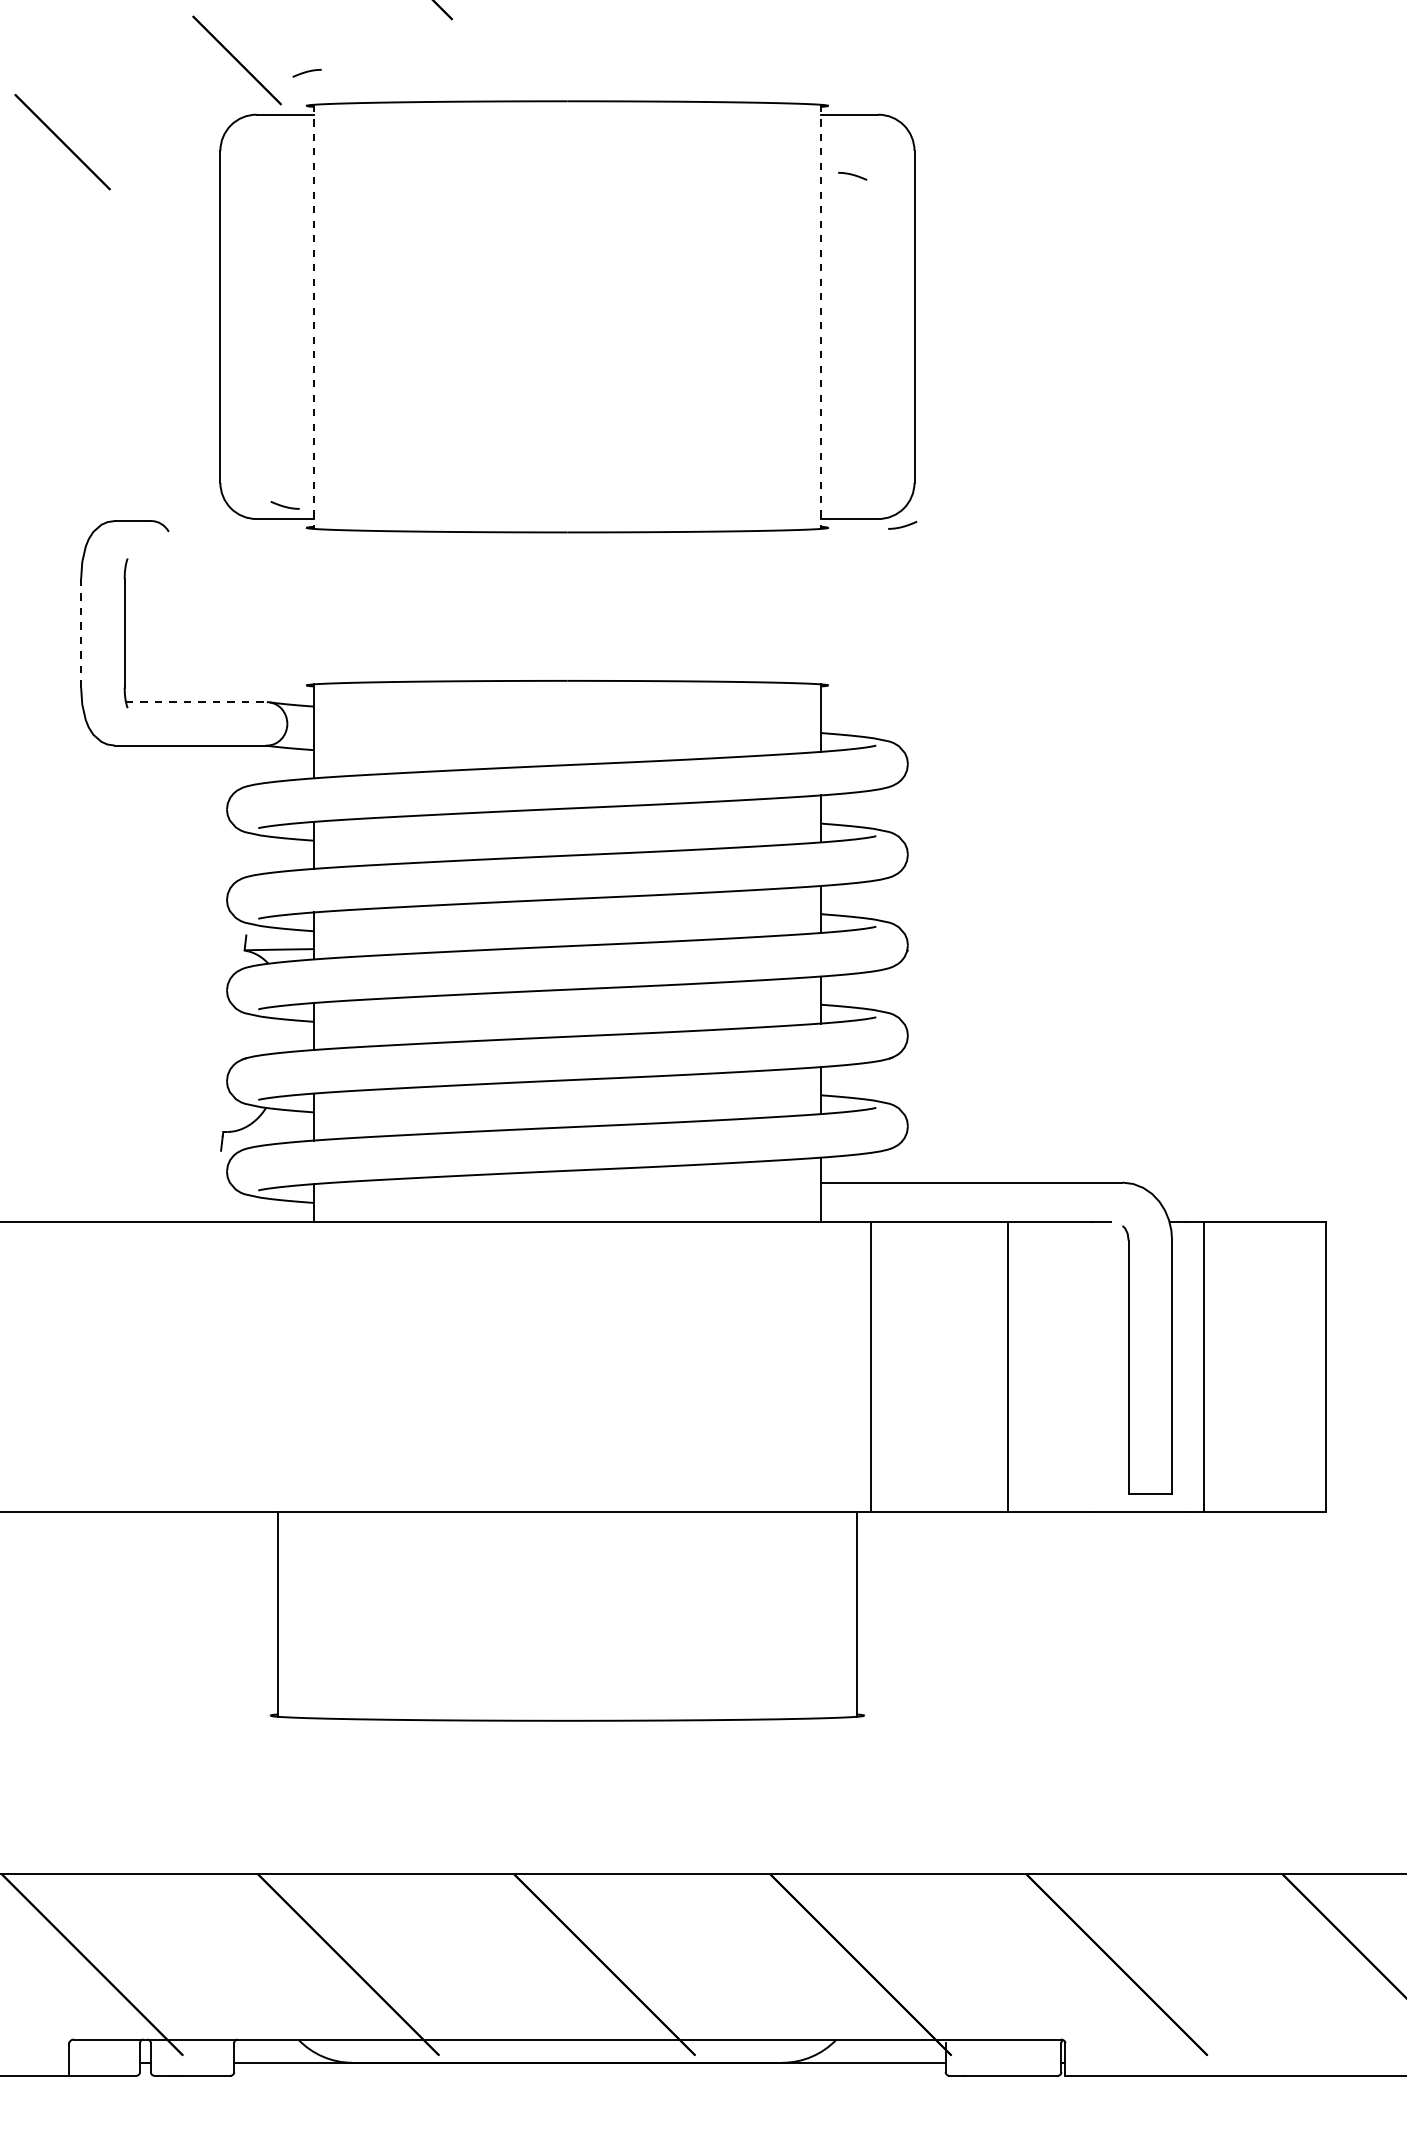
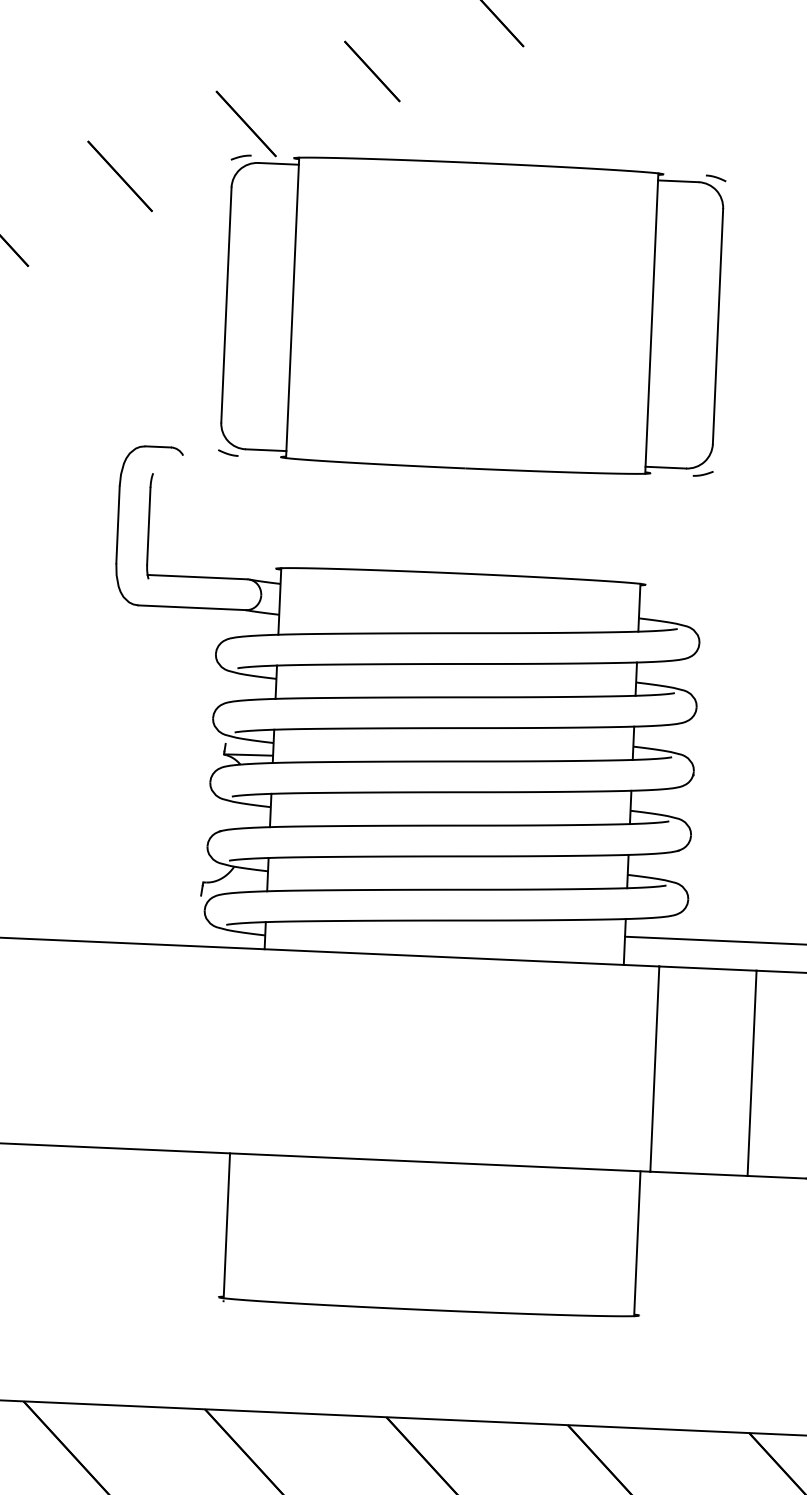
curve: (306, 72) -> (240, 157), moved
curve: (852, 175) -> (715, 177), moved
line: (313, 317) -> (292, 308), dashed -> solid
line: (821, 317) -> (652, 324), dashed -> solid
curve: (284, 505) -> (227, 453), moved
line: (81, 632) -> (118, 524), dashed -> solid
line: (196, 702) -> (197, 577), dashed -> solid

